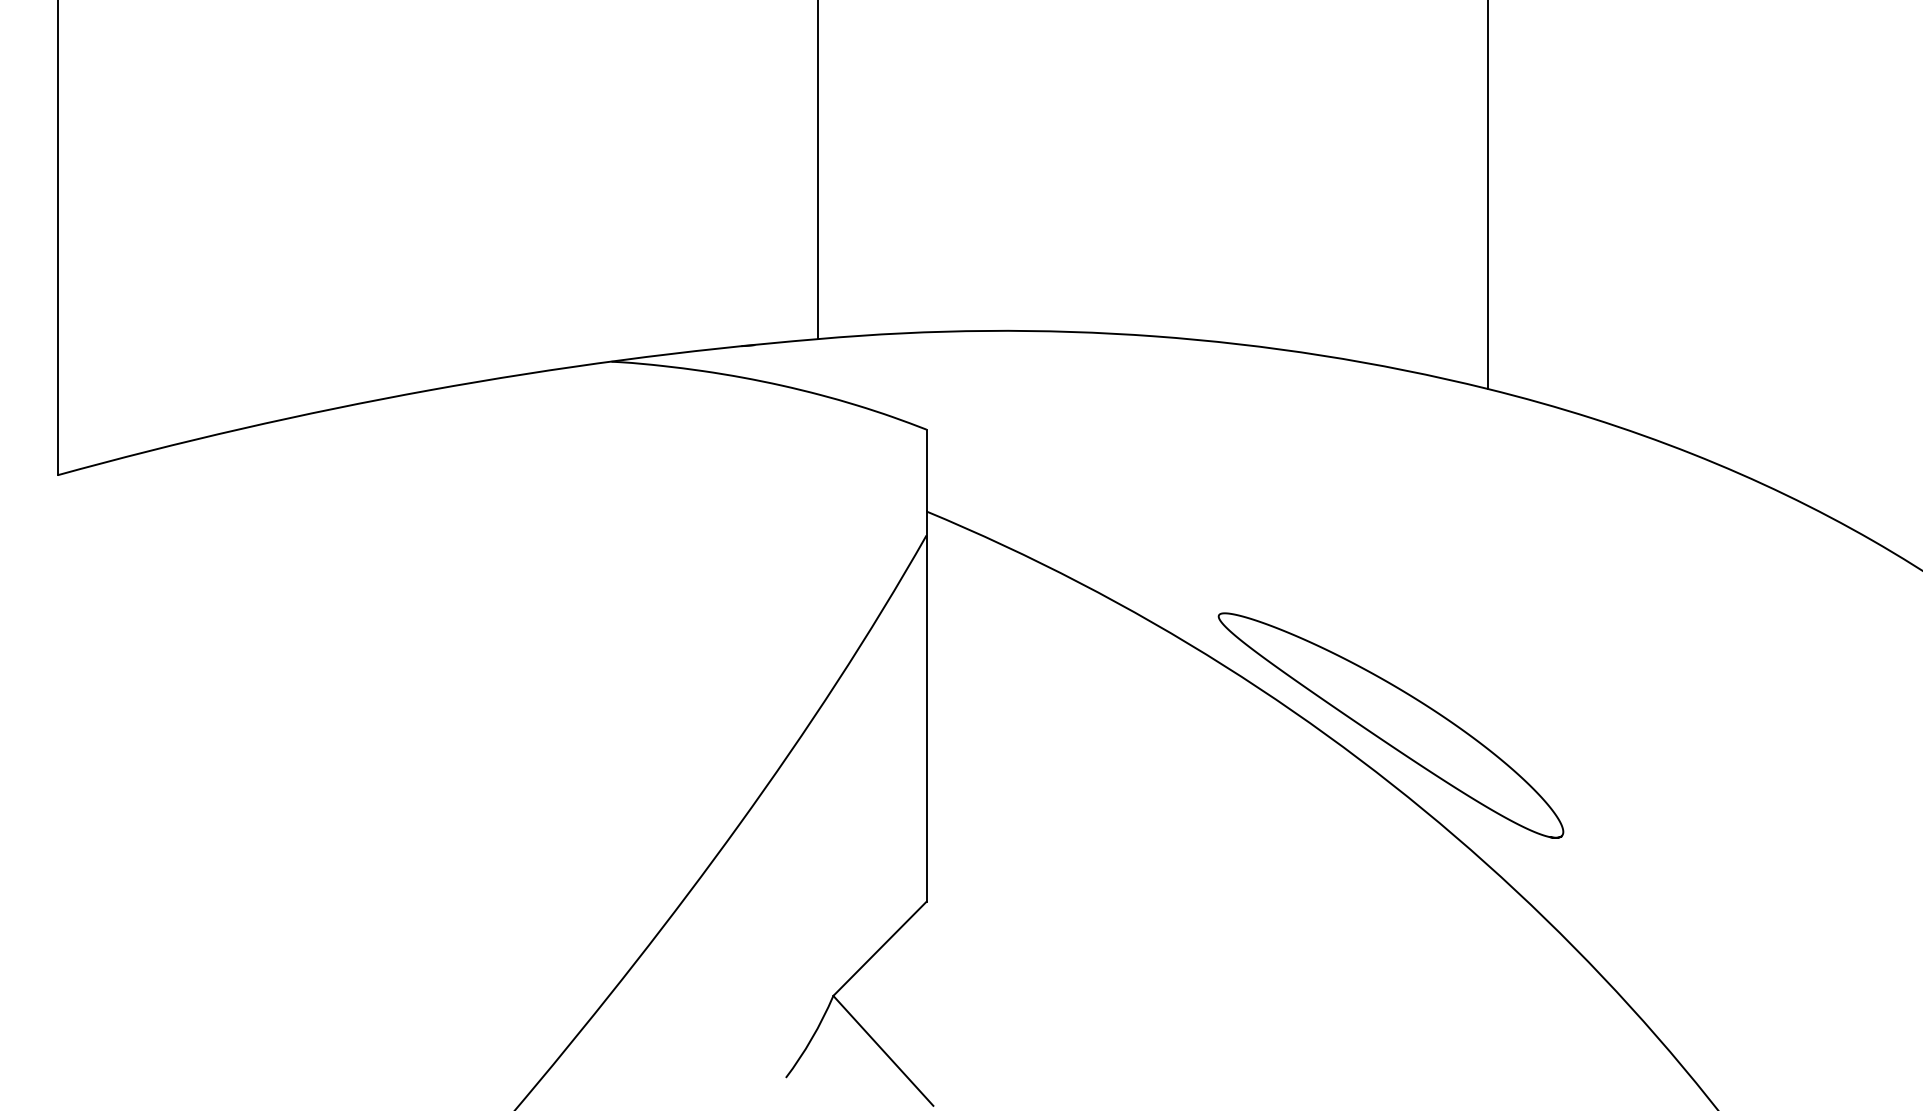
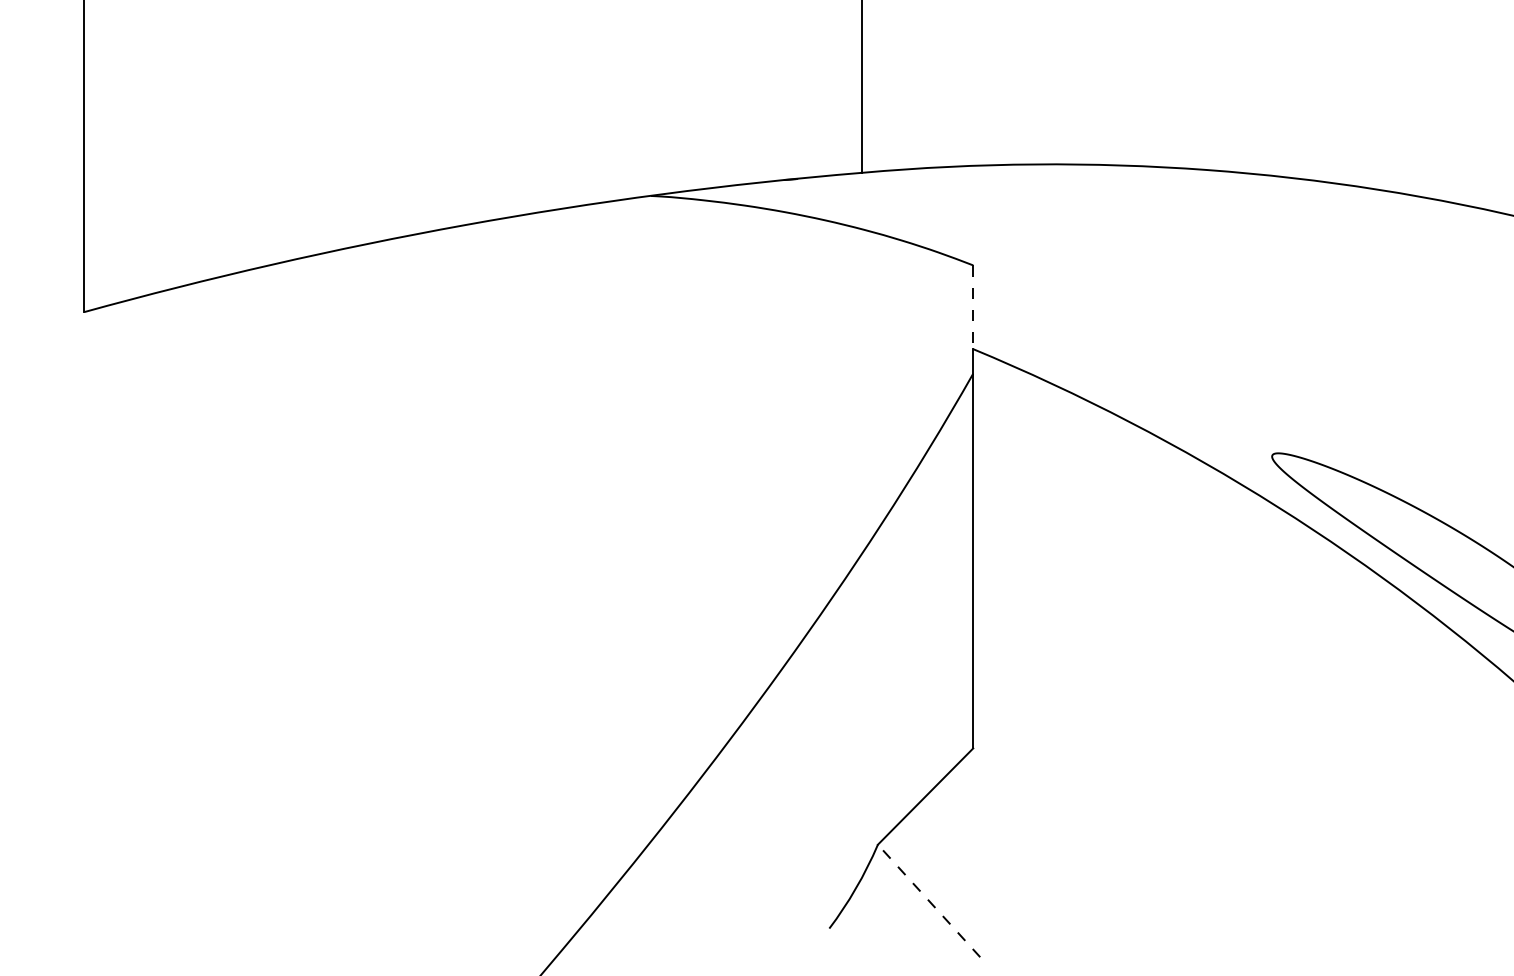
line: (926, 470) -> (973, 307), solid -> dashed
line: (883, 1050) -> (929, 900), solid -> dashed

